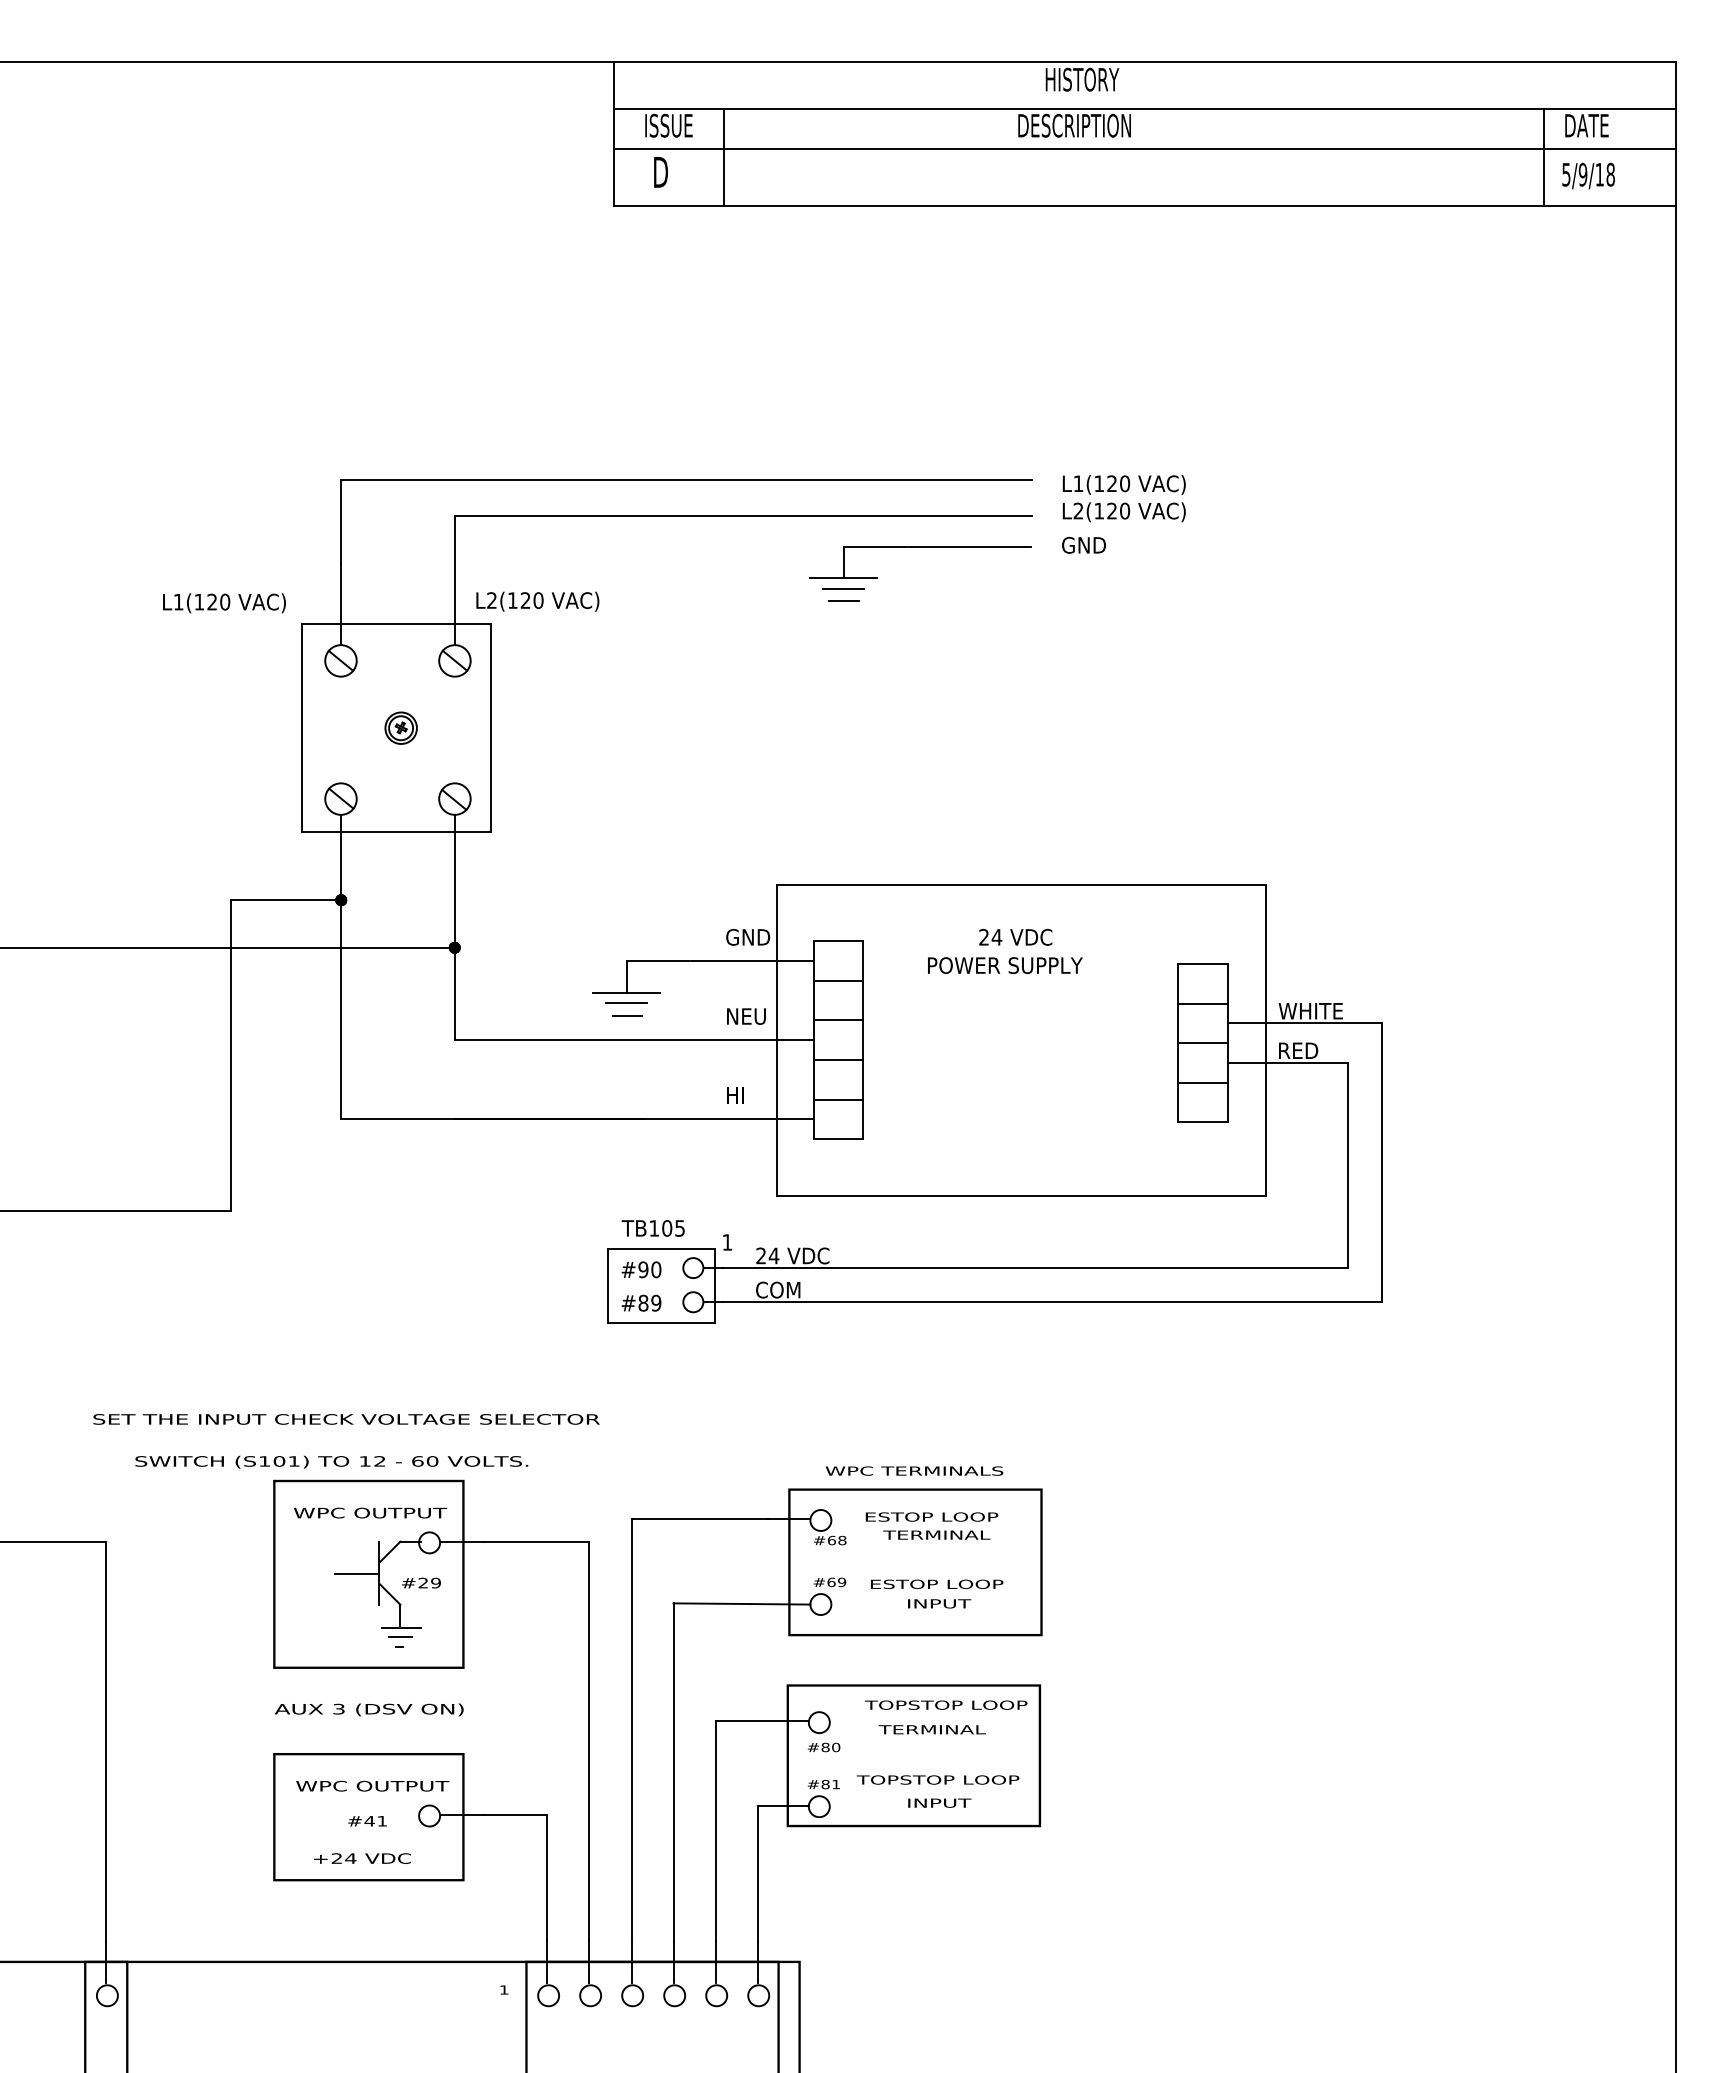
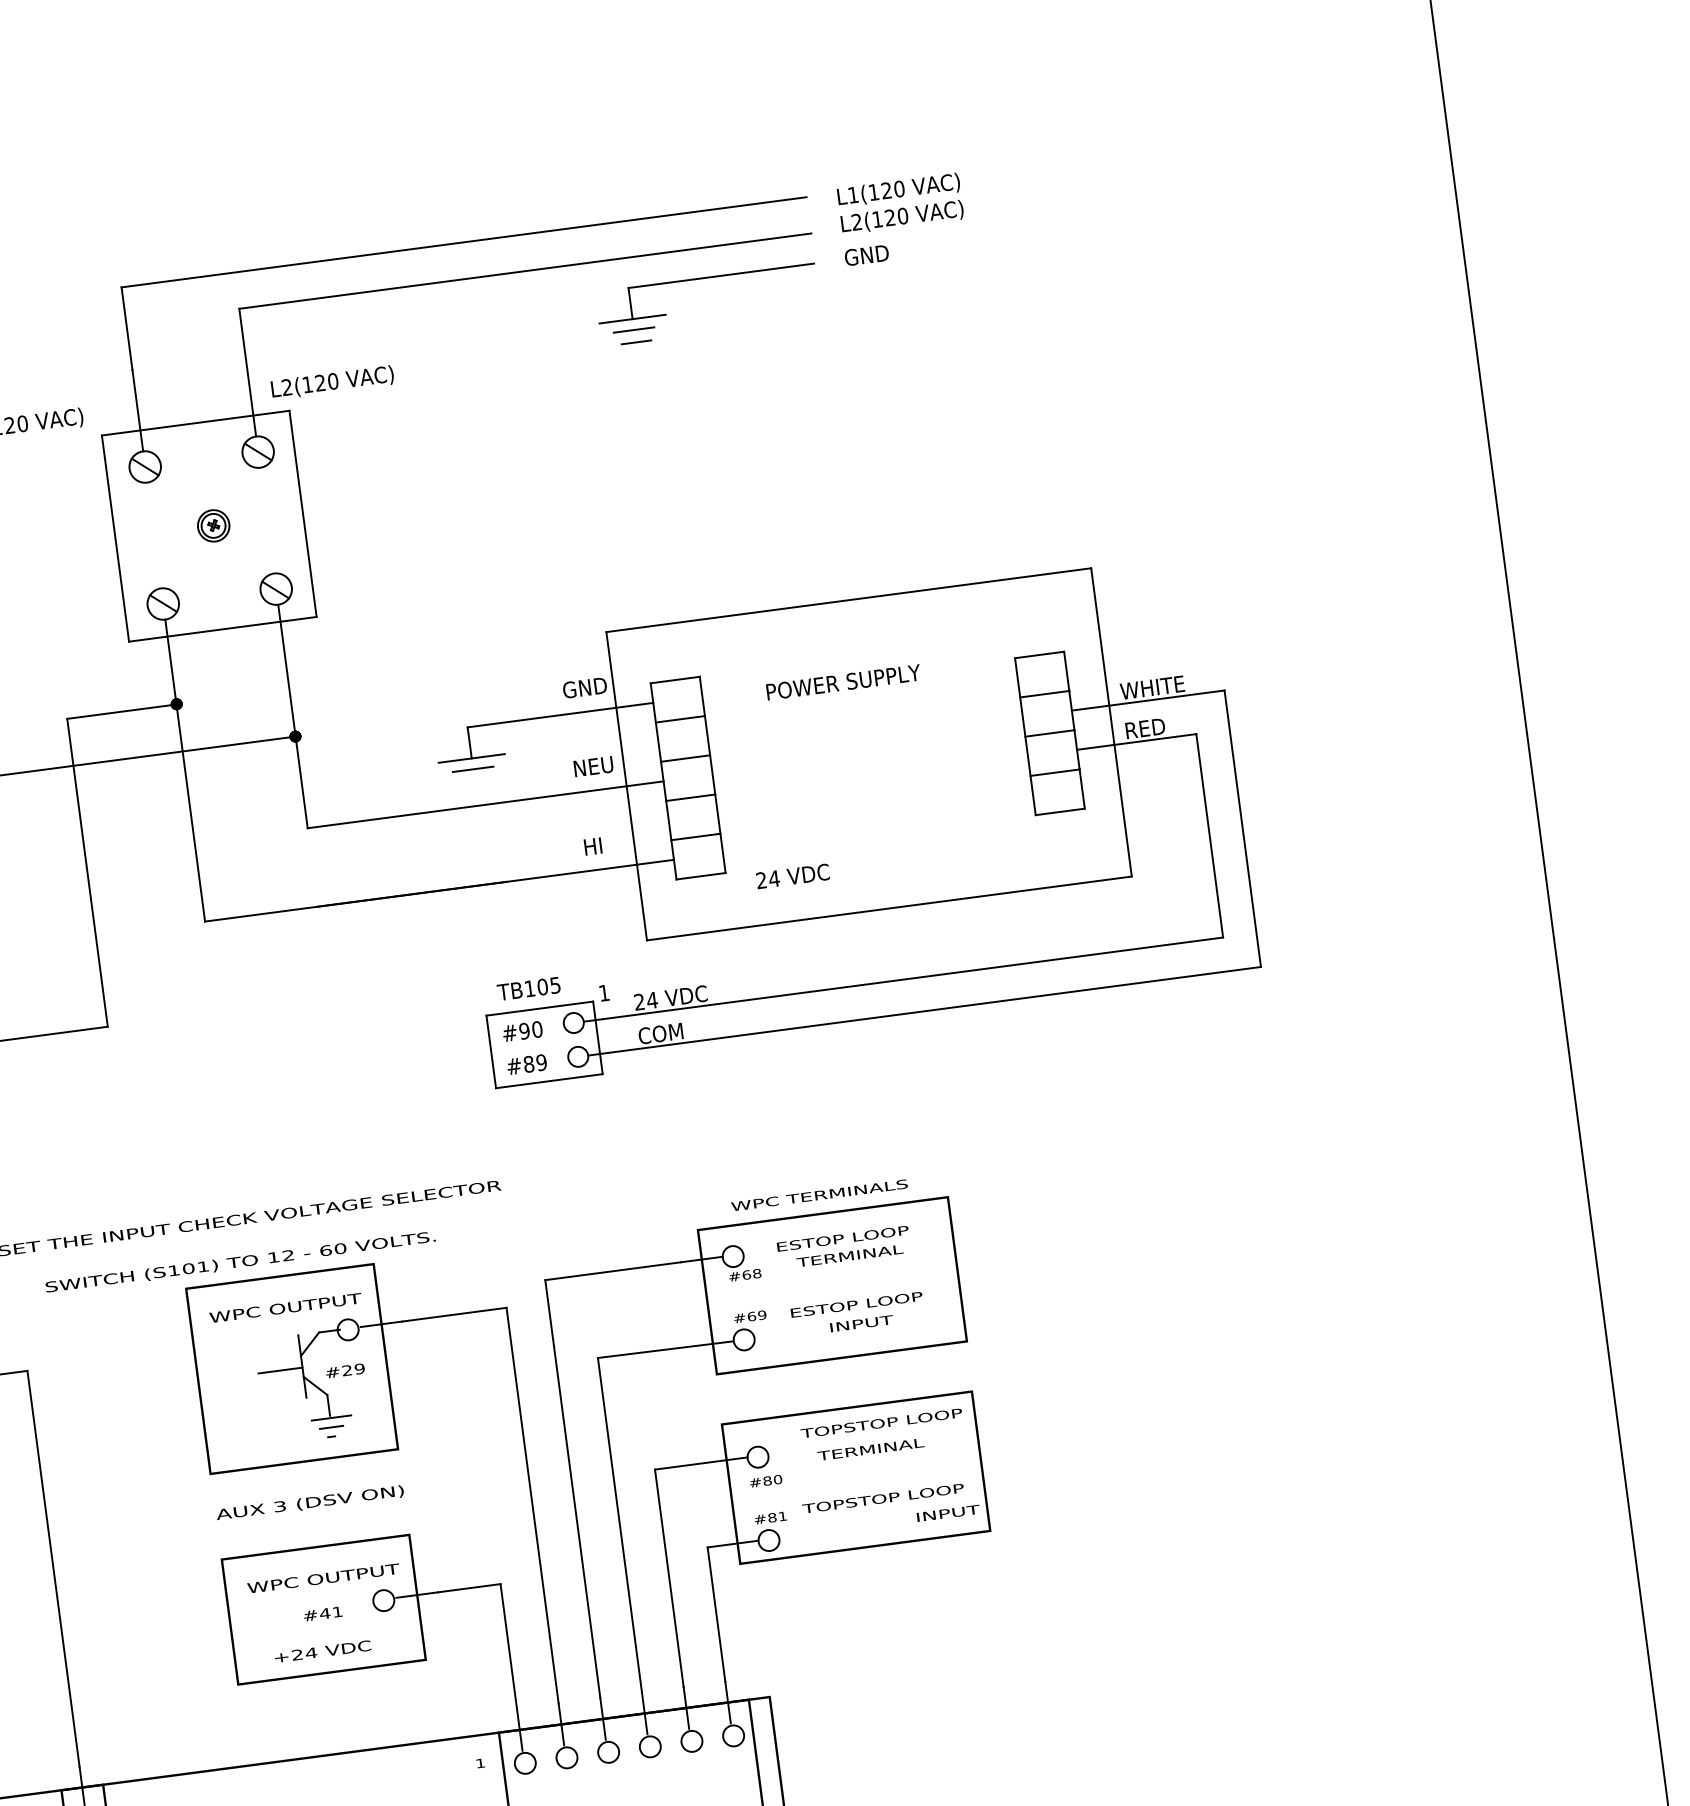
text: (1015, 937) -> (792, 876), moved
line: (627, 1016) -> (475, 782), removed
text: (939, 1802) -> (948, 1512), moved

